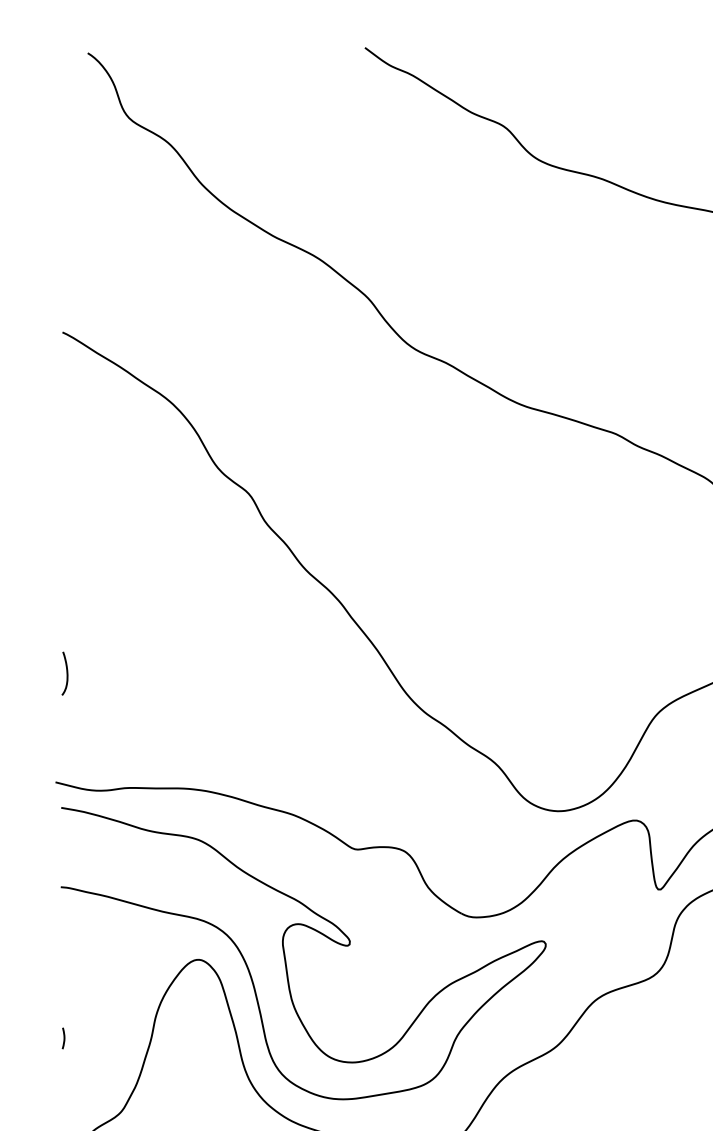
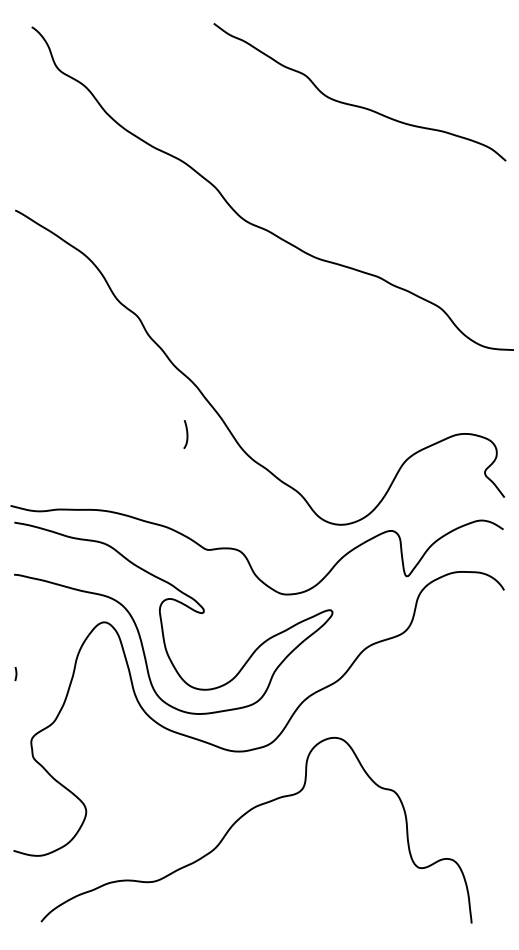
curve: (66, 673) -> (186, 434), moved

